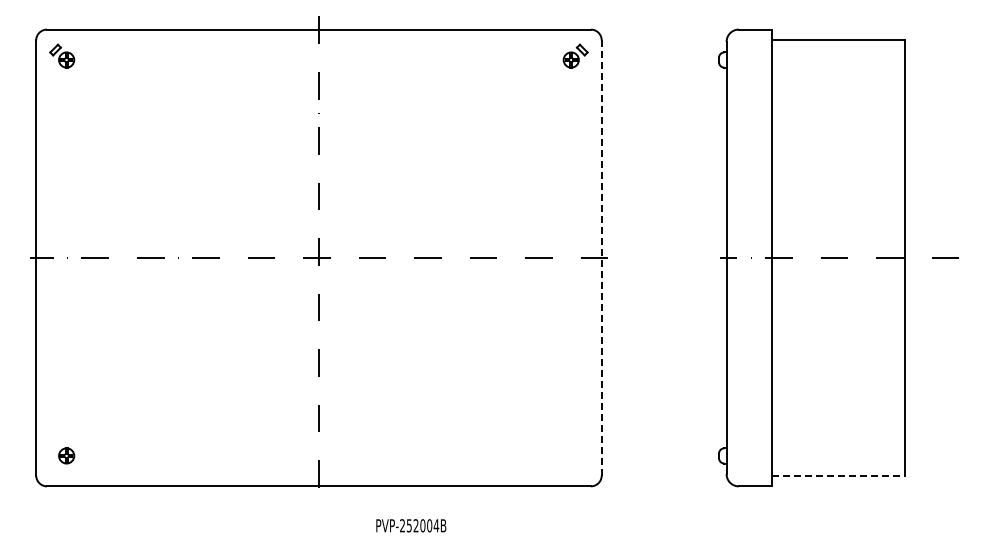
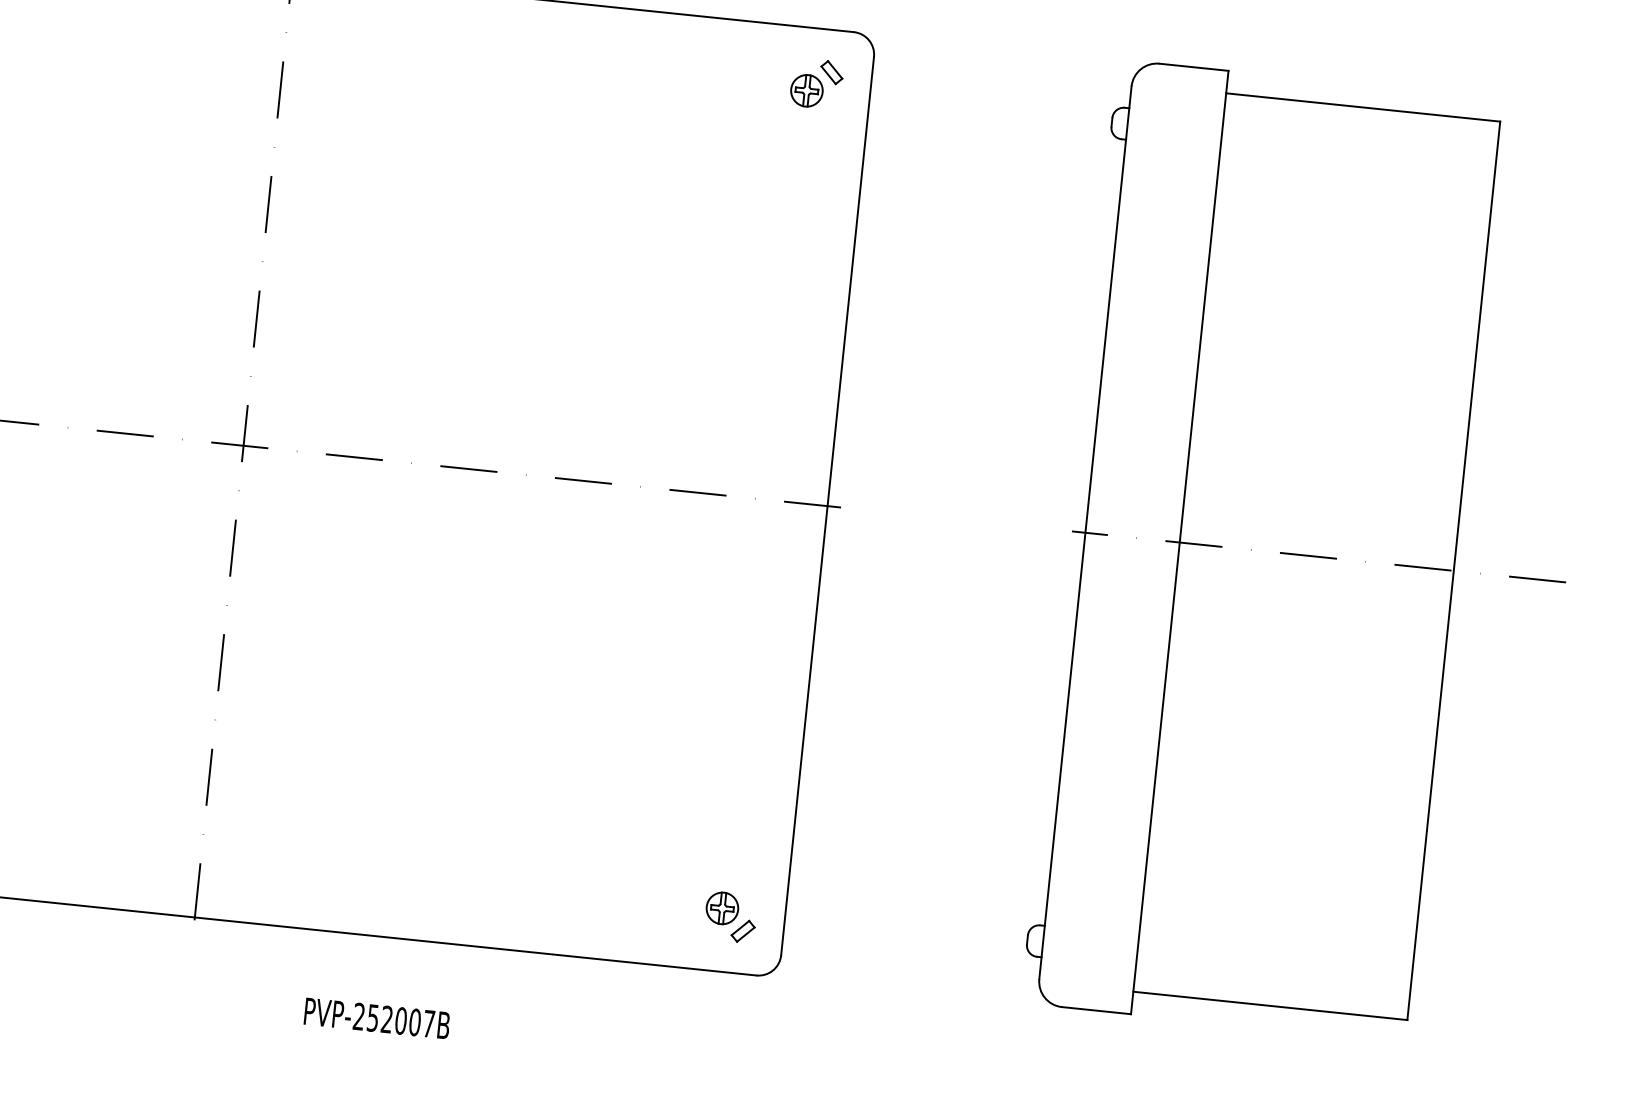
line: (601, 257) -> (827, 505), dashed -> solid
part: (575, 459) -> (730, 916), added
line: (839, 475) -> (1272, 1006), dashed -> solid
text: (436, 525) -> (429, 1023), PVP-252004B -> PVP-252007B

